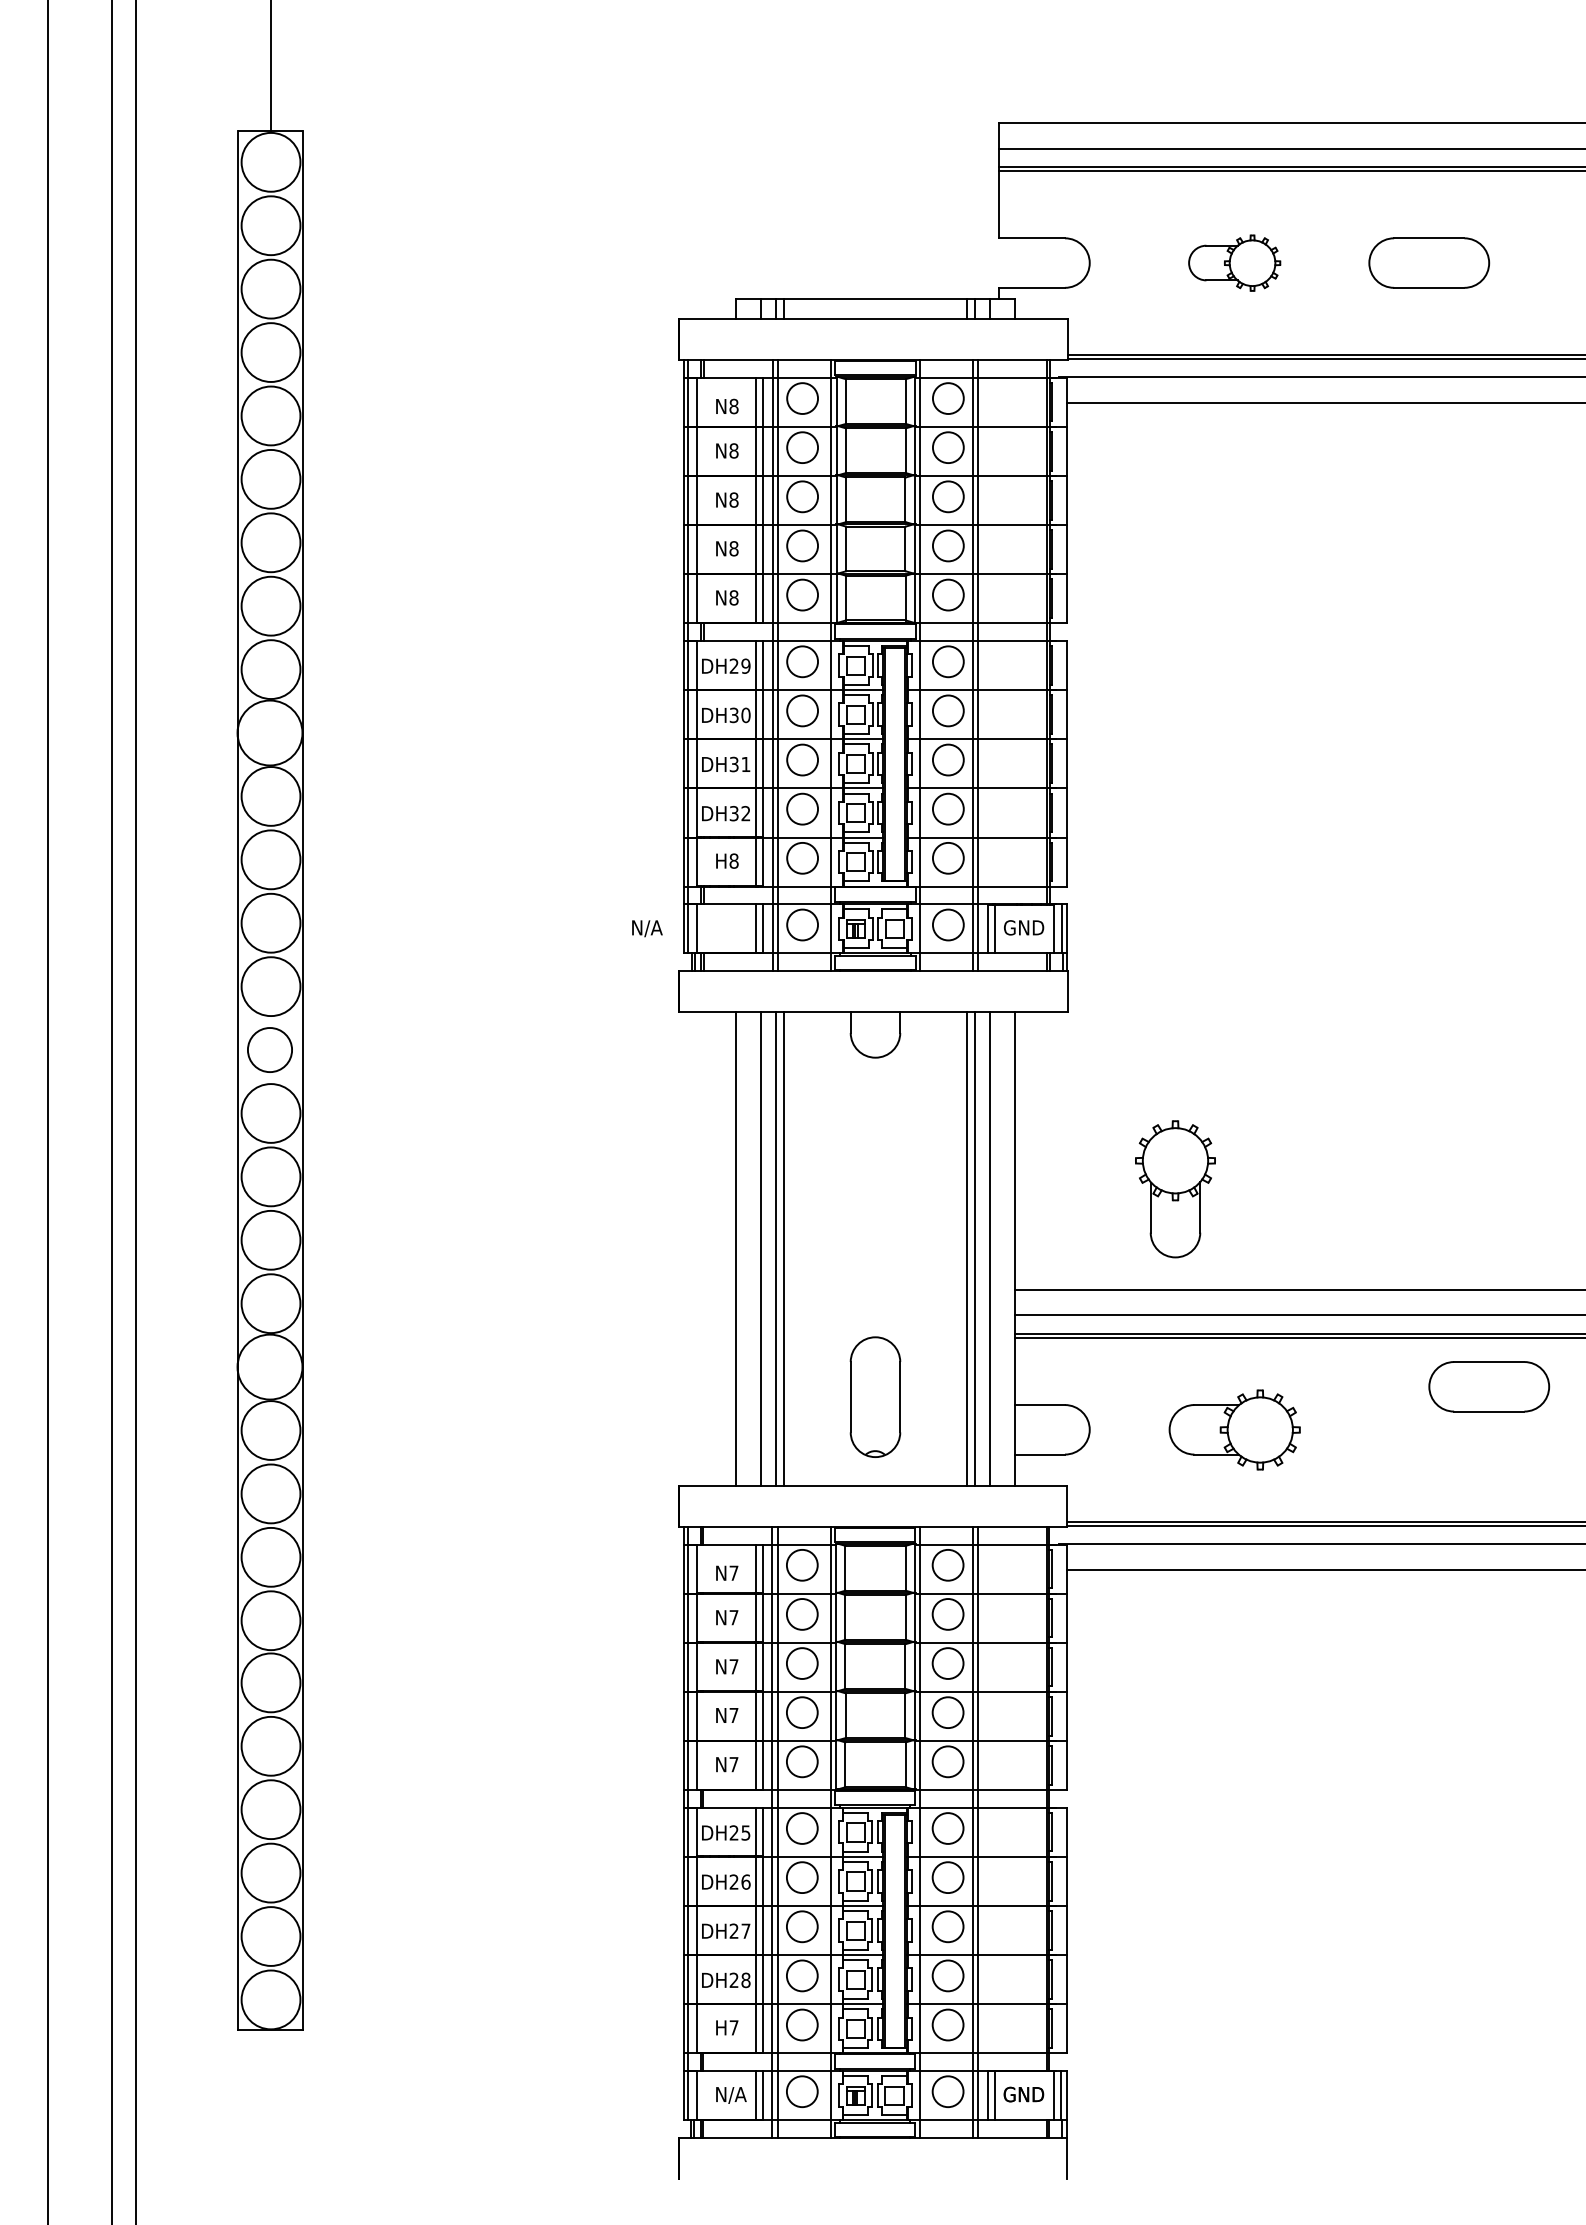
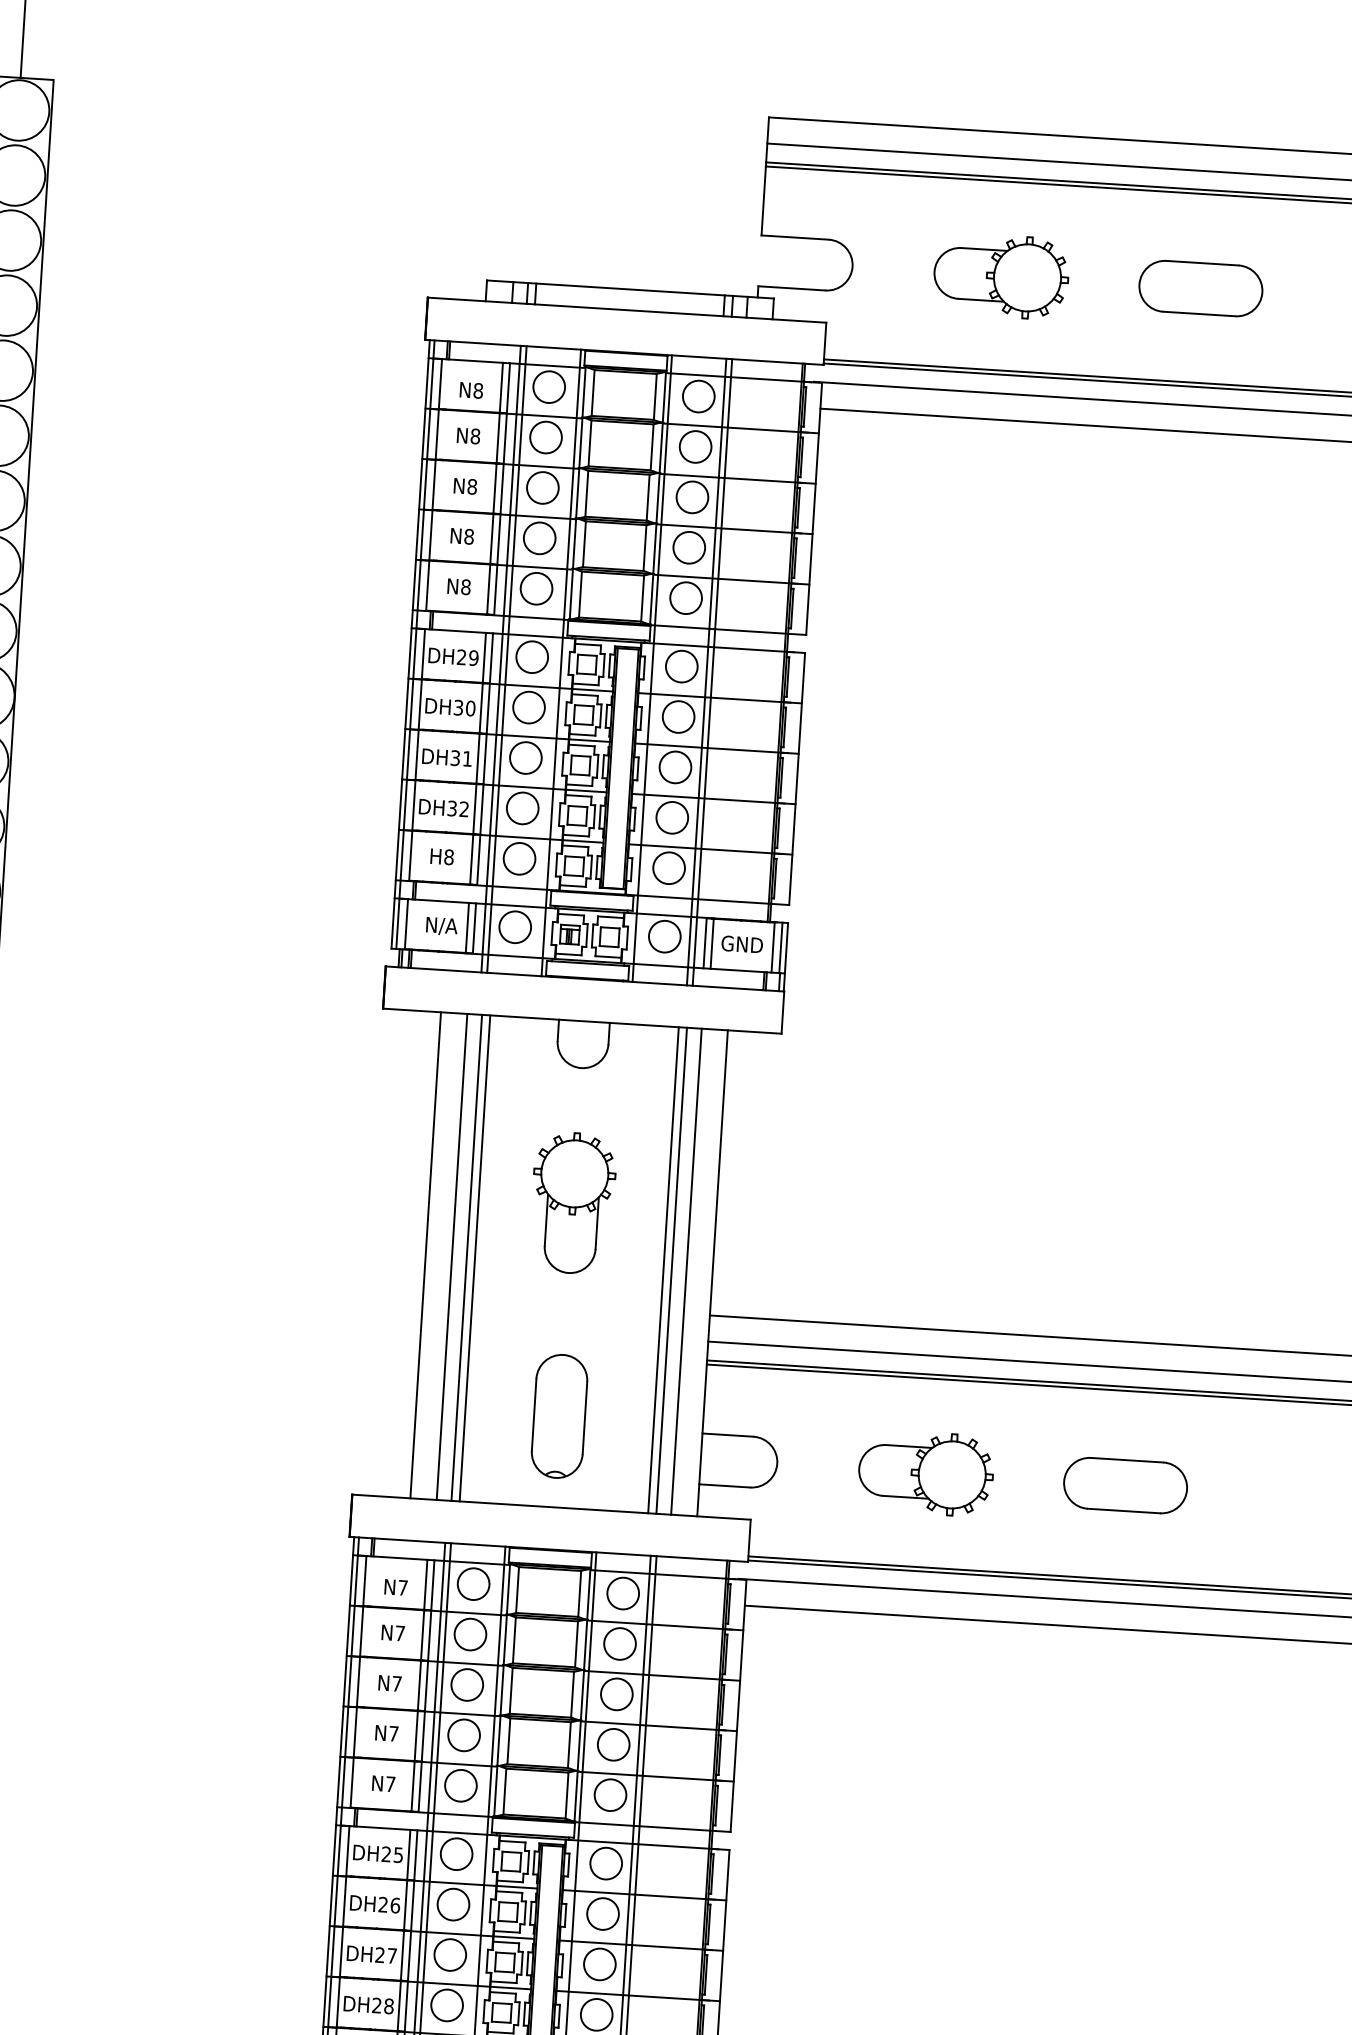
part: (1234, 262) -> (1001, 275), size x1.43
text: (647, 928) -> (442, 926), moved
part: (1175, 1189) -> (572, 1203), moved
part: (1489, 1386) -> (1125, 1485), moved

